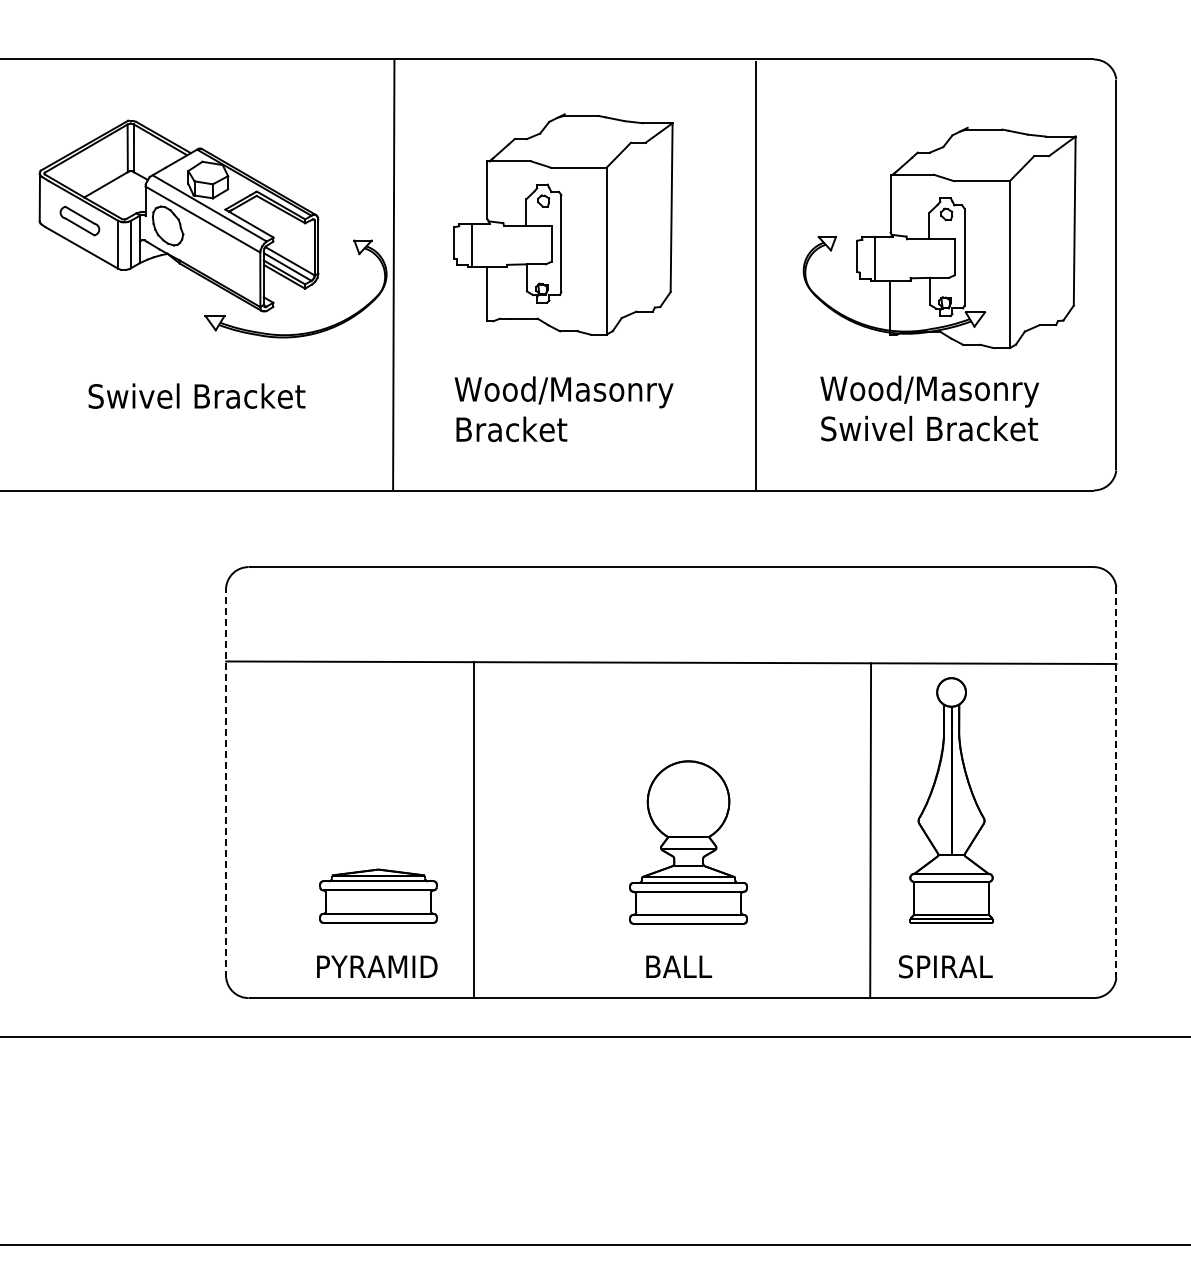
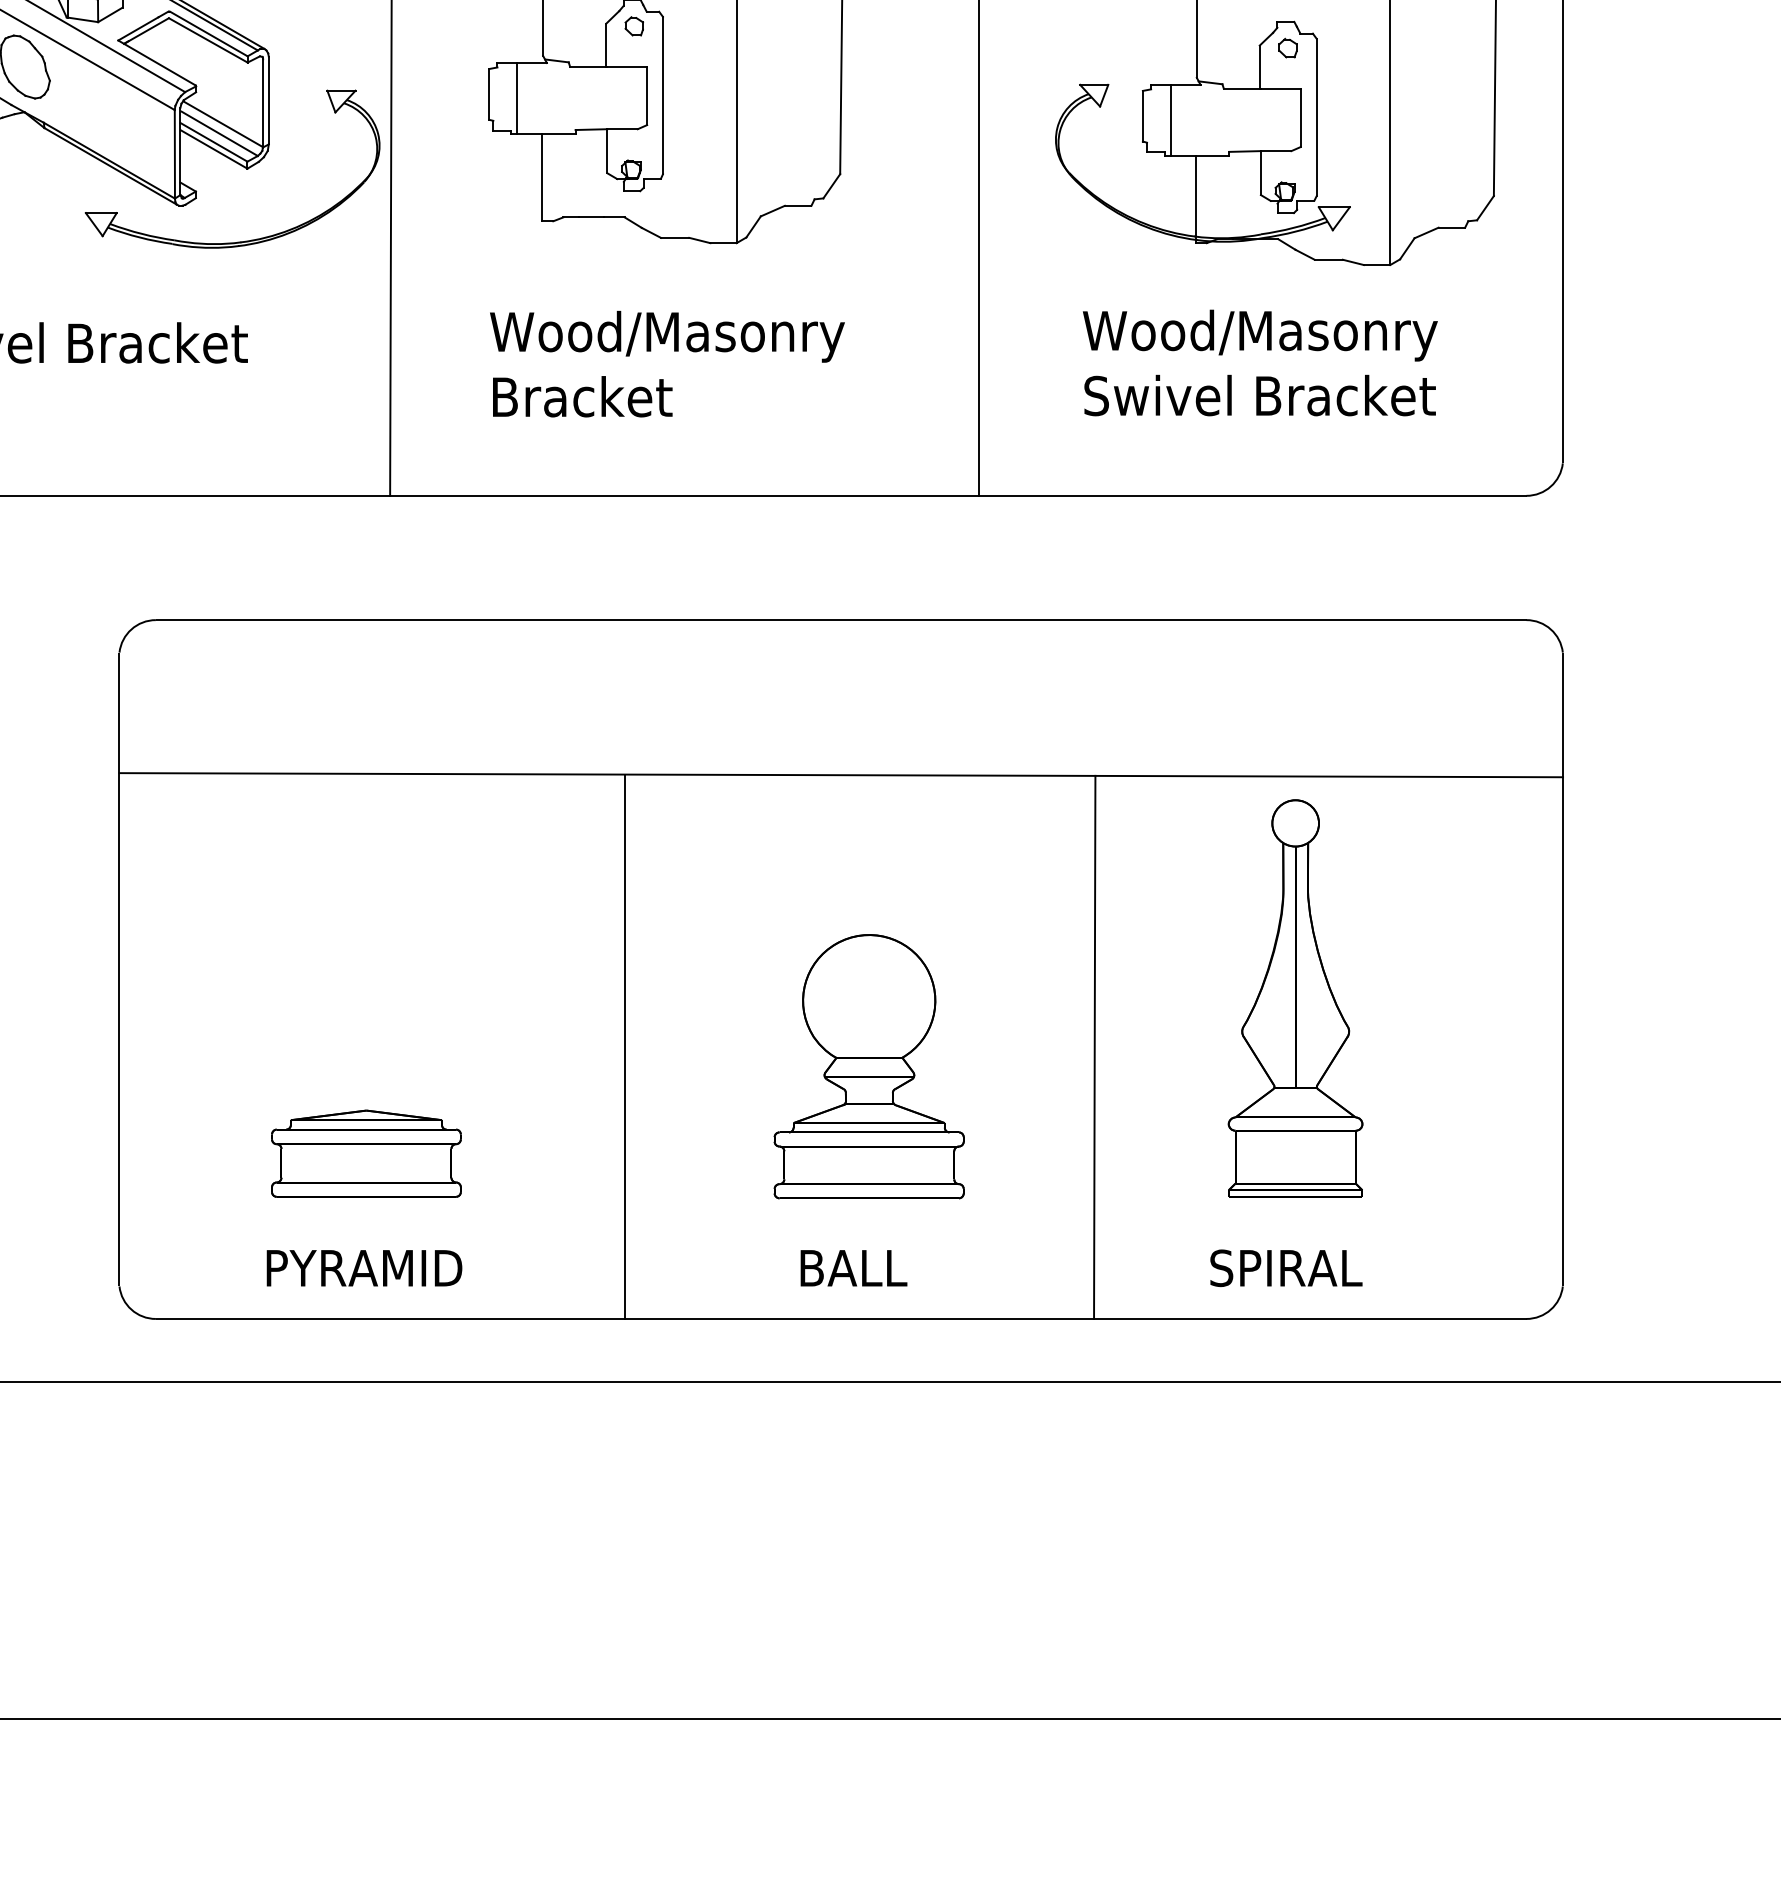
line: (226, 782) -> (119, 969), dashed -> solid
line: (1116, 783) -> (1563, 971), dashed -> solid
line: (473, 830) -> (624, 1047), moved
line: (870, 830) -> (1094, 1047), moved

